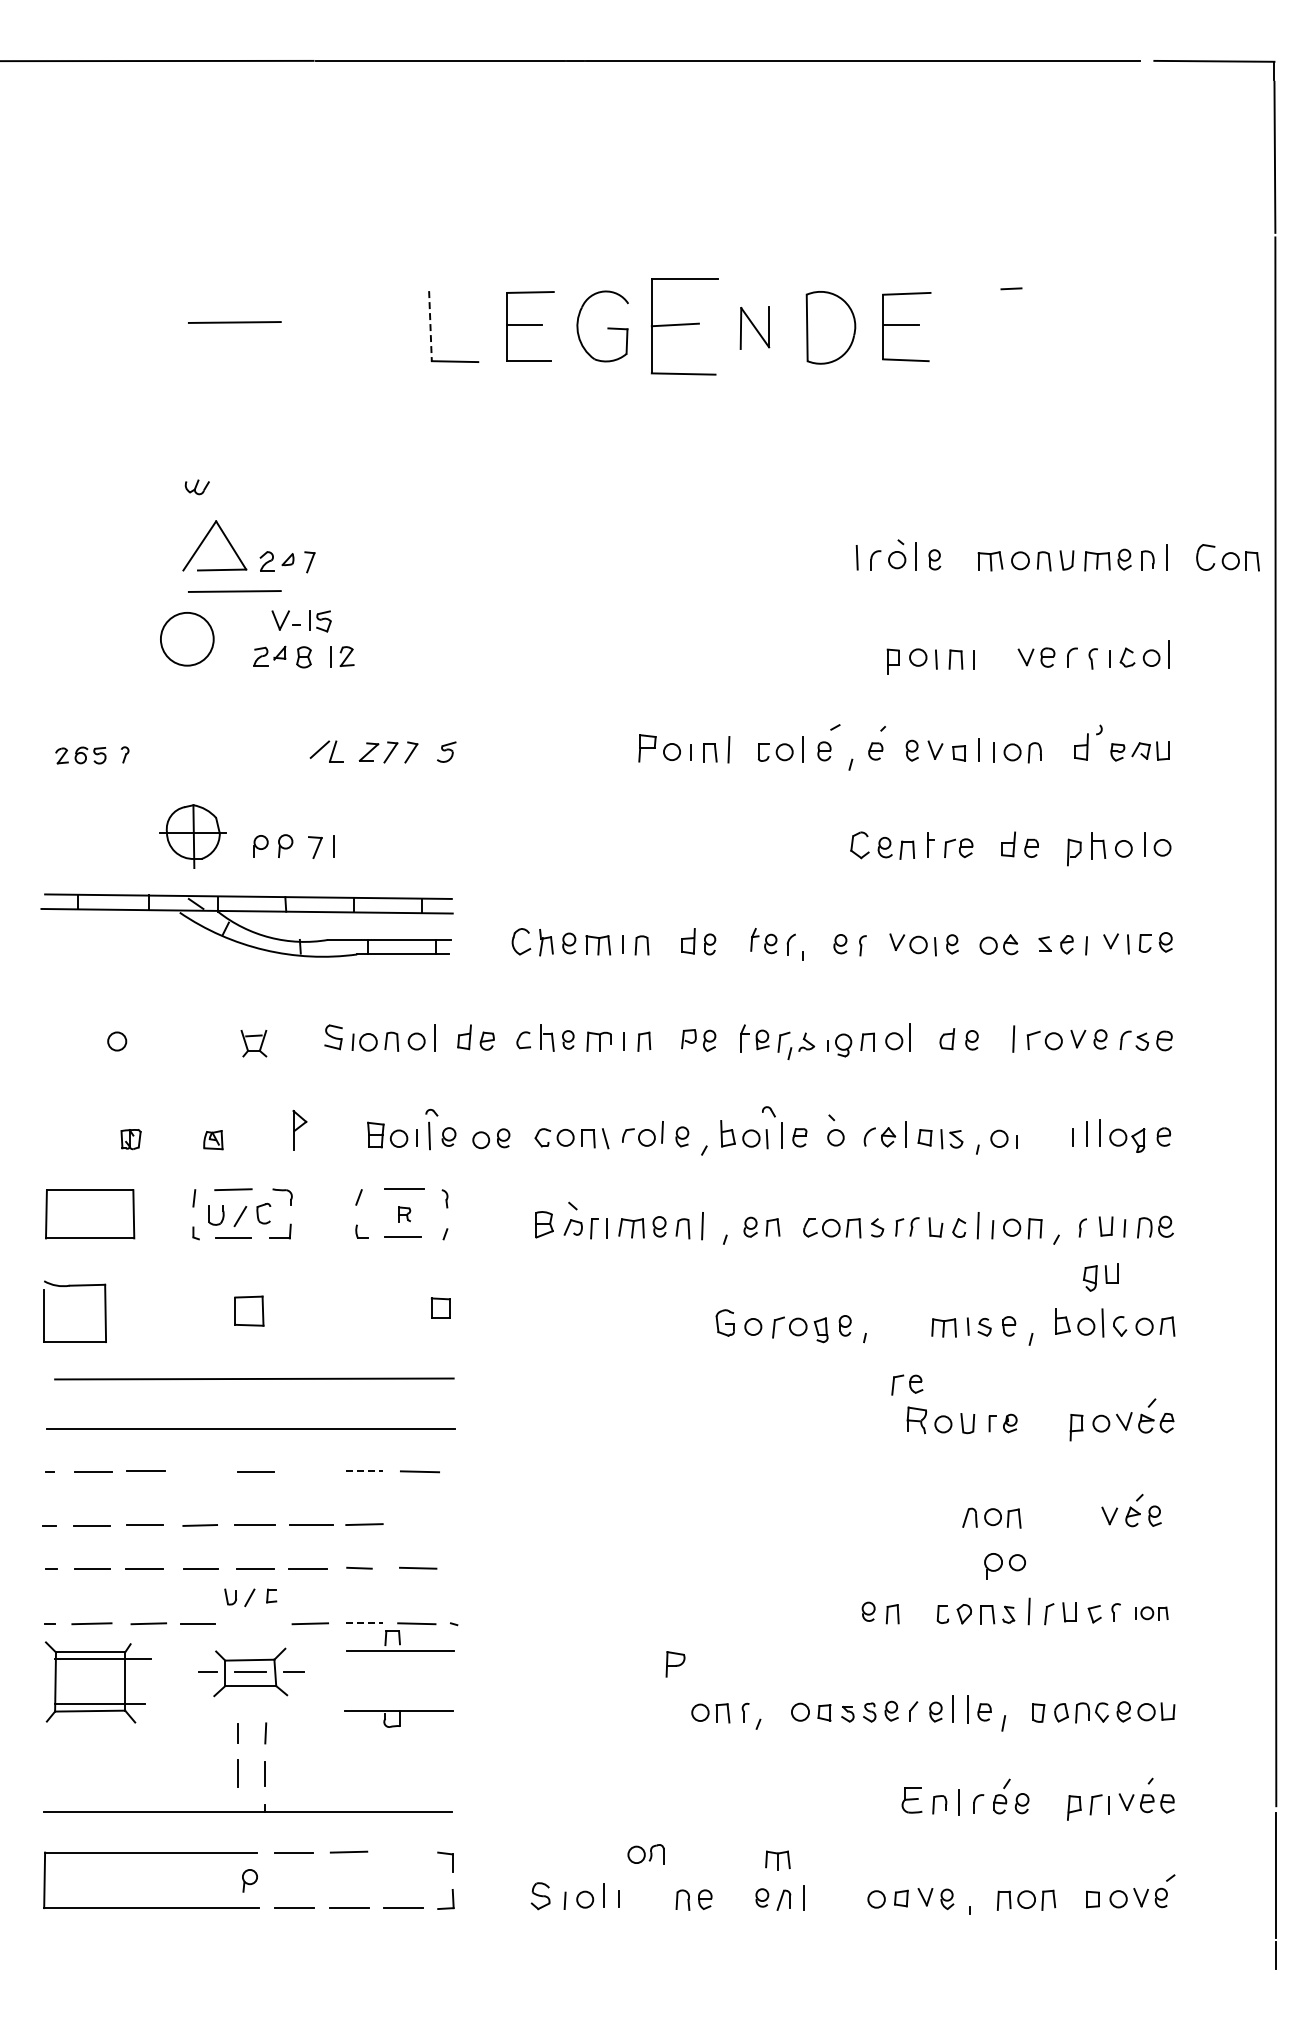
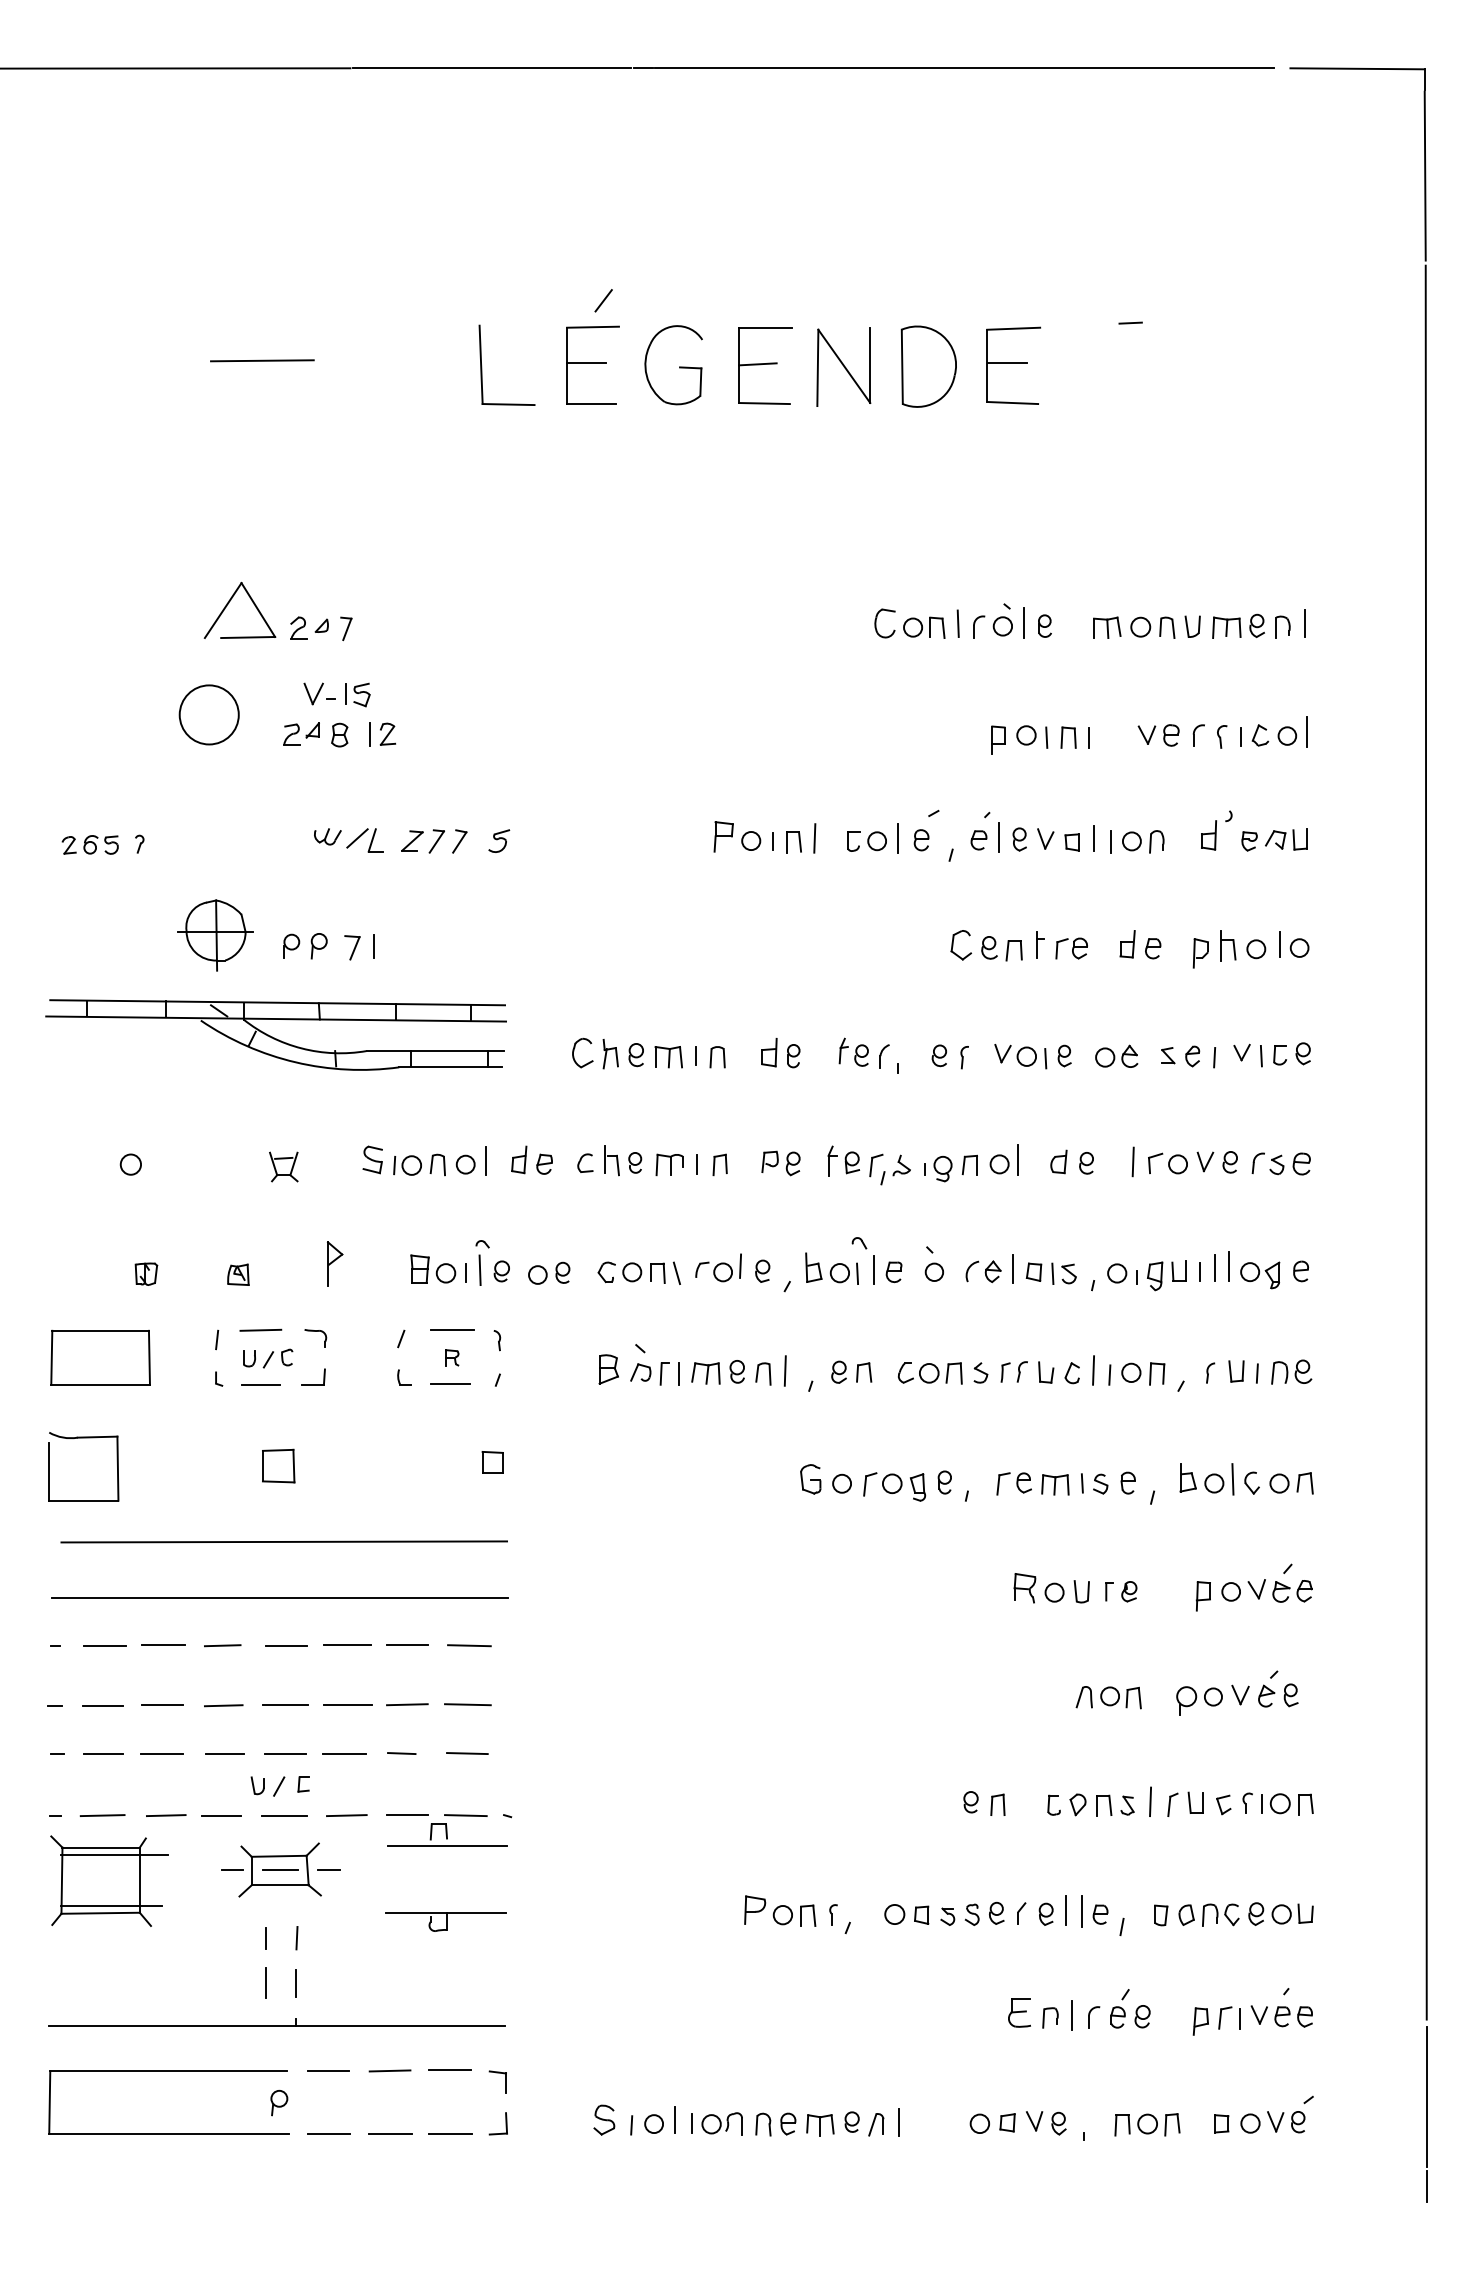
line: (539, 268) -> (603, 300), added
line: (430, 326) -> (481, 365), dashed -> solid
part: (684, 327) -> (765, 366), size x0.71
part: (754, 327) -> (843, 366), size x1.67
part: (196, 487) -> (326, 837), moved
part: (1227, 557) -> (909, 623), moved
line: (234, 591) -> (262, 661), removed
line: (894, 748) -> (999, 837), added
part: (239, 1214) -> (267, 1358), size x0.71
part: (1100, 1277) -> (1166, 1275), moved
part: (907, 1384) -> (1014, 1483), moved
line: (199, 1471) -> (222, 1645), added
line: (310, 1471) -> (346, 1645), added
line: (364, 1471) -> (407, 1645), dashed -> solid
line: (418, 1524) -> (467, 1704), added
part: (1004, 1566) -> (1198, 1701), moved
part: (1151, 1613) -> (1287, 1804), size x1.43
line: (364, 1623) -> (407, 1815), dashed -> solid
line: (254, 1624) -> (284, 1816), added
part: (675, 1664) -> (755, 1910), moved
line: (402, 1851) -> (449, 2070), added
part: (645, 1854) -> (721, 2123), moved
part: (777, 1860) -> (819, 2124), moved

